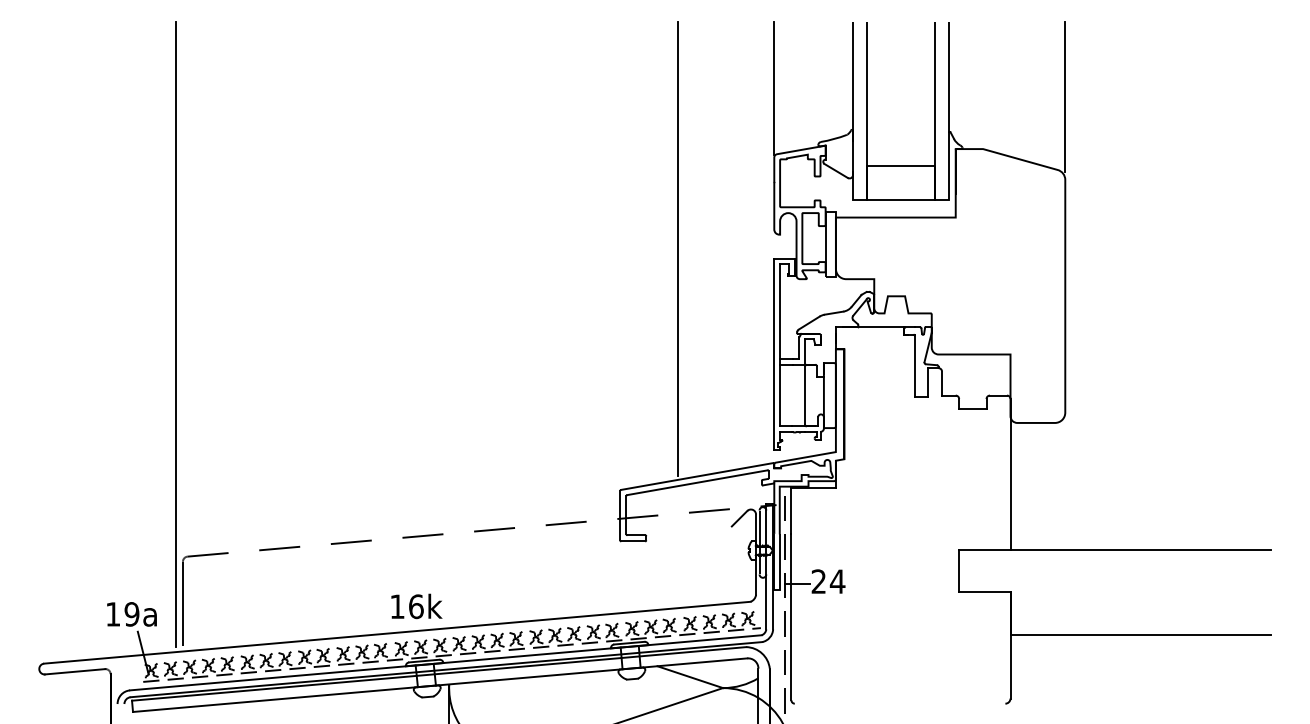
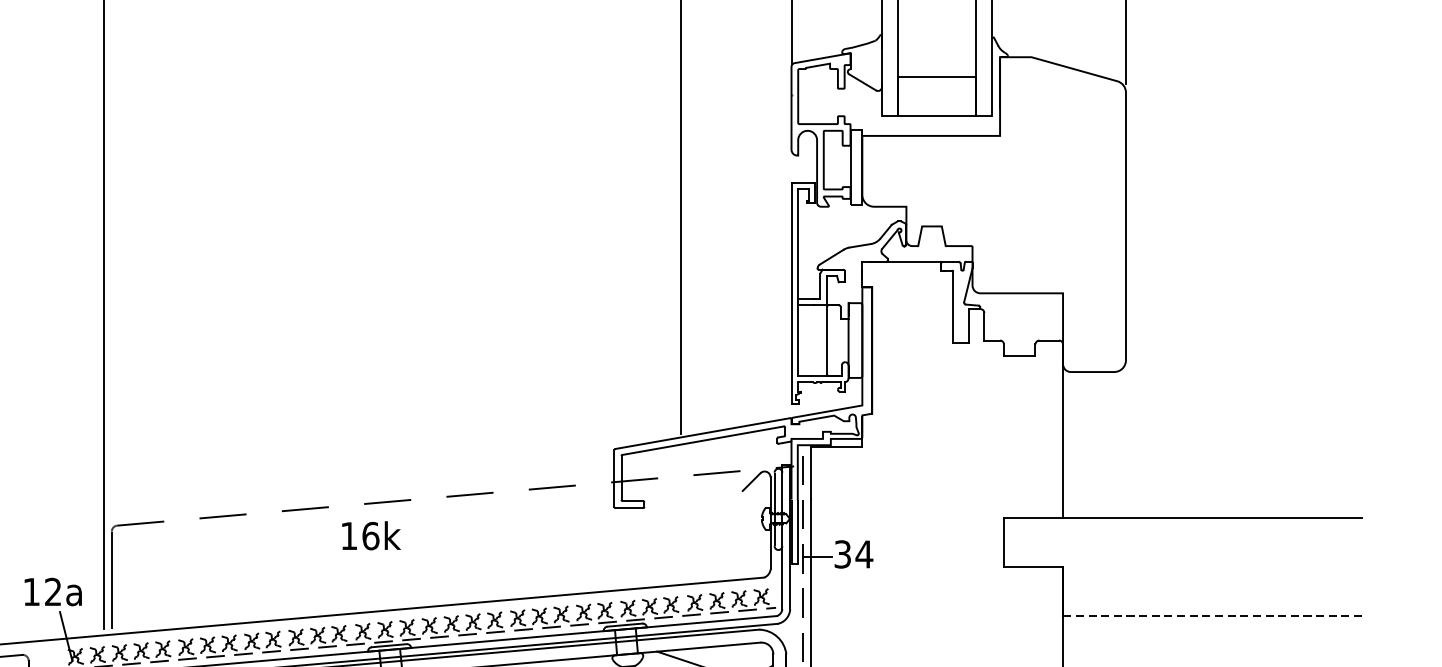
text: (818, 581) -> (842, 554), 24 -> 34
text: (416, 606) -> (371, 535), moved
text: (131, 614) -> (52, 592), 19a -> 12a
line: (1140, 635) -> (1212, 616), solid -> dashed

